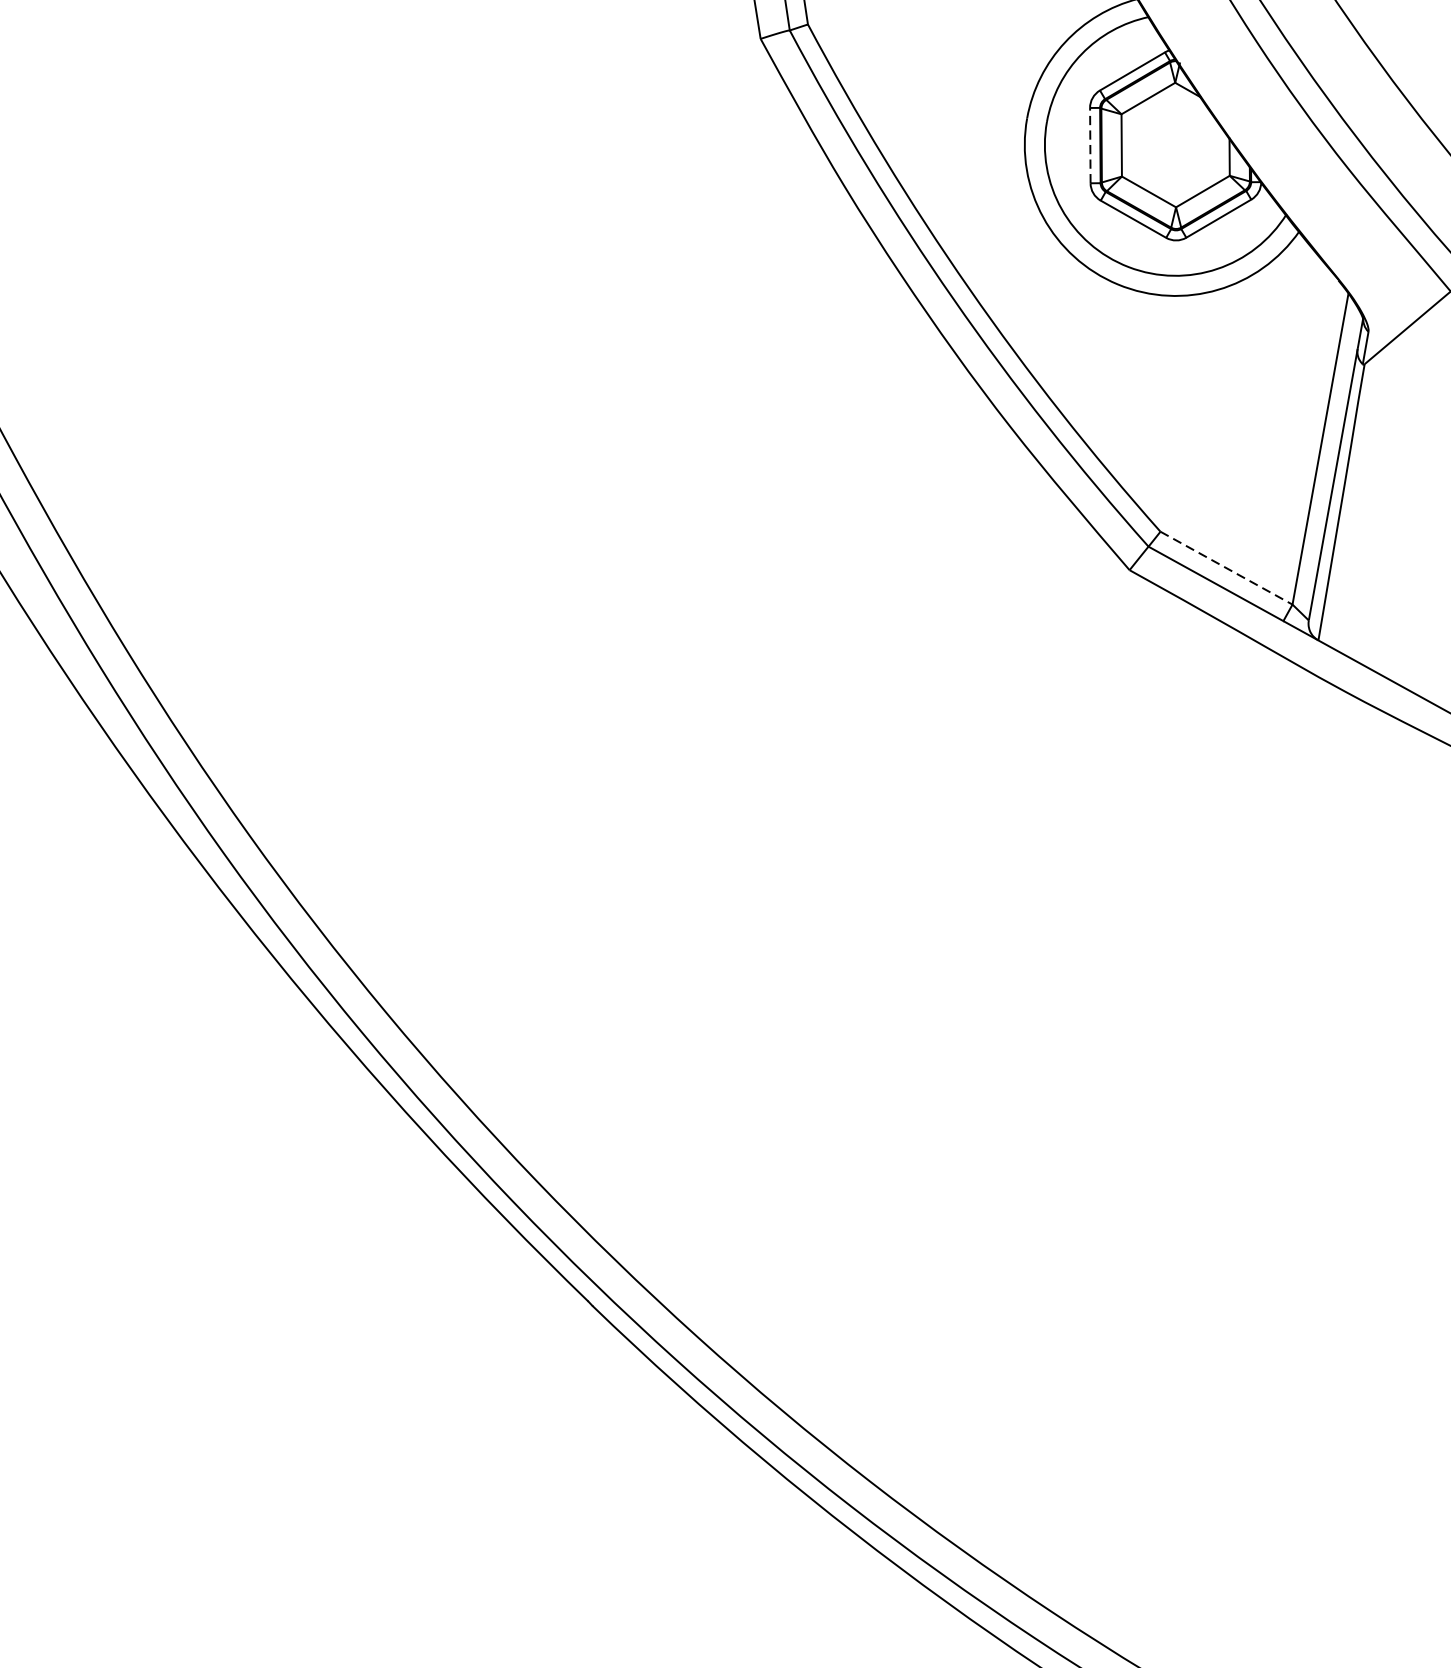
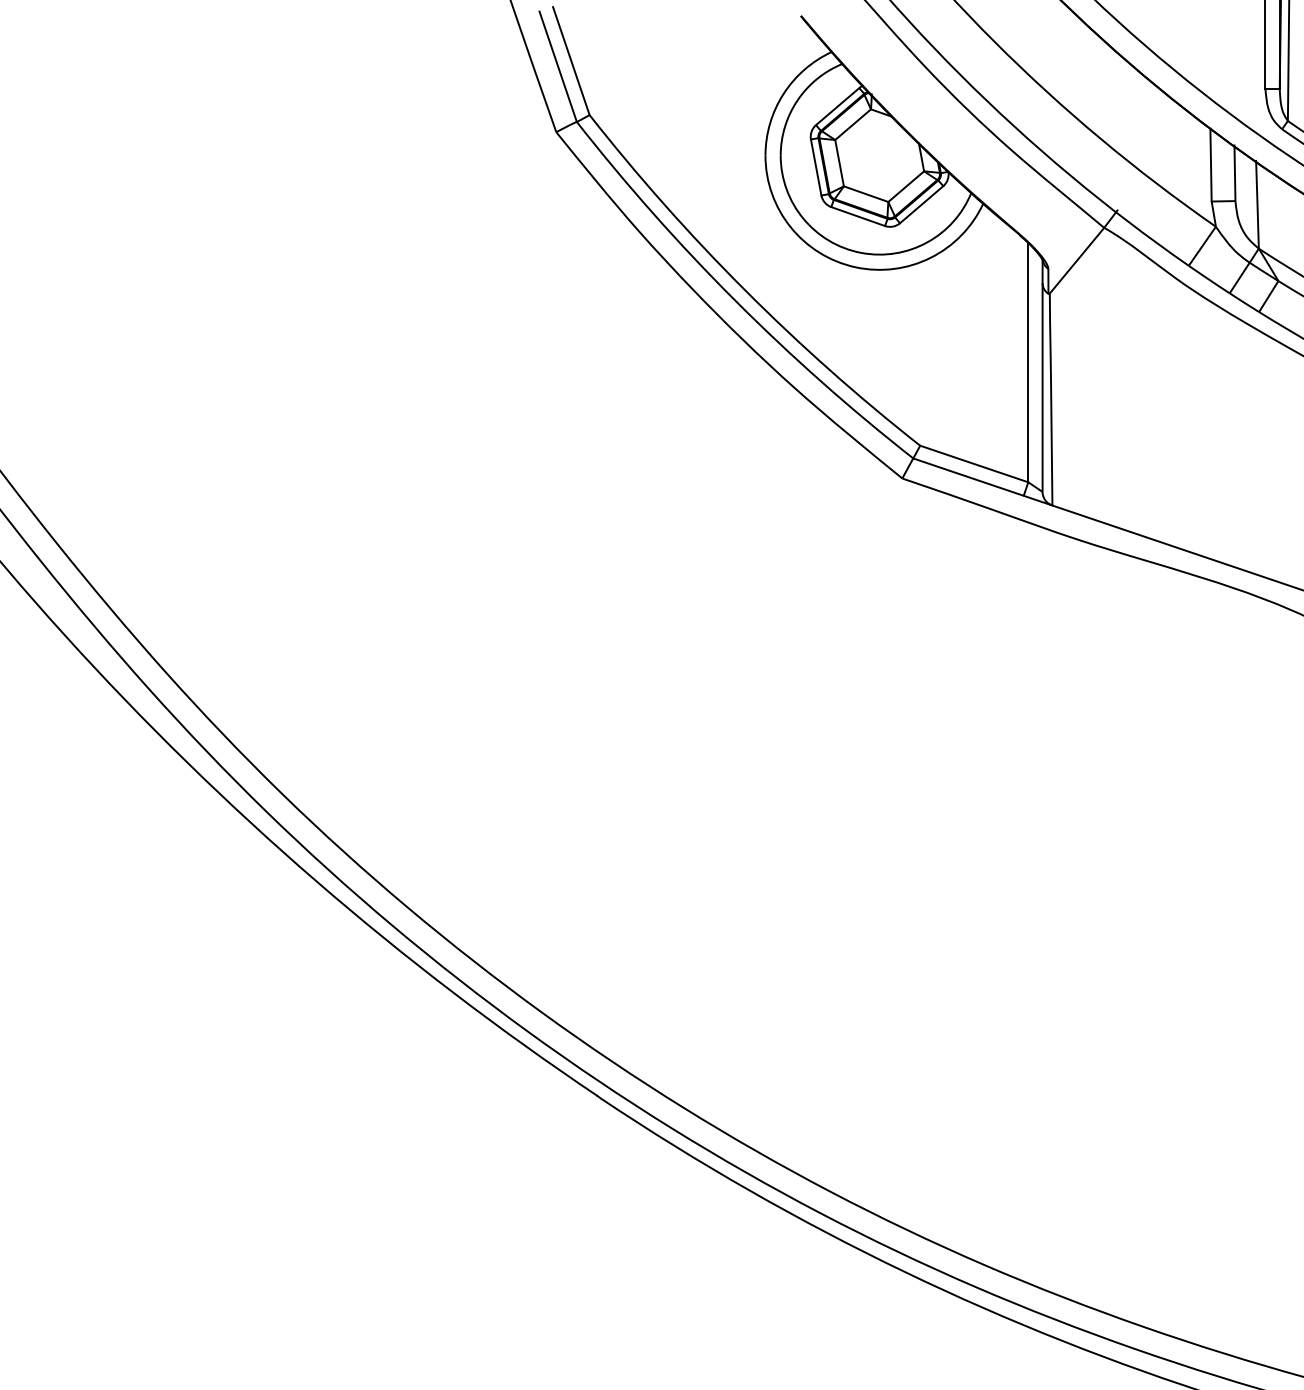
line: (1090, 145) -> (816, 167), dashed -> solid
line: (1226, 568) -> (974, 464), dashed -> solid

